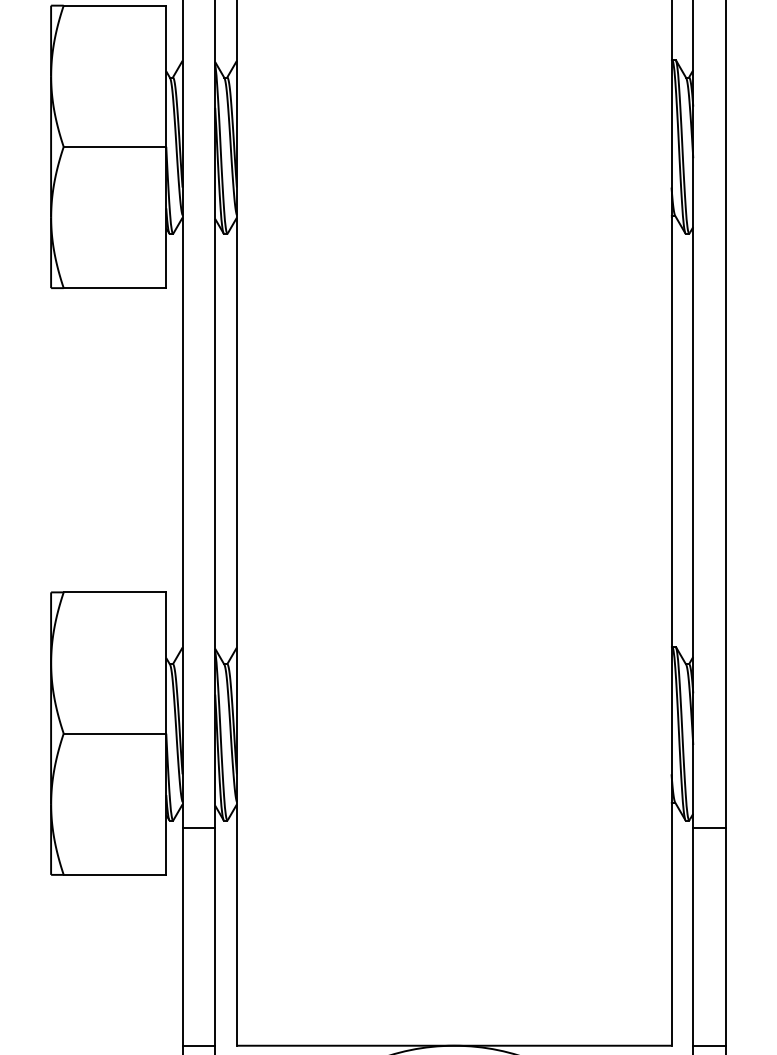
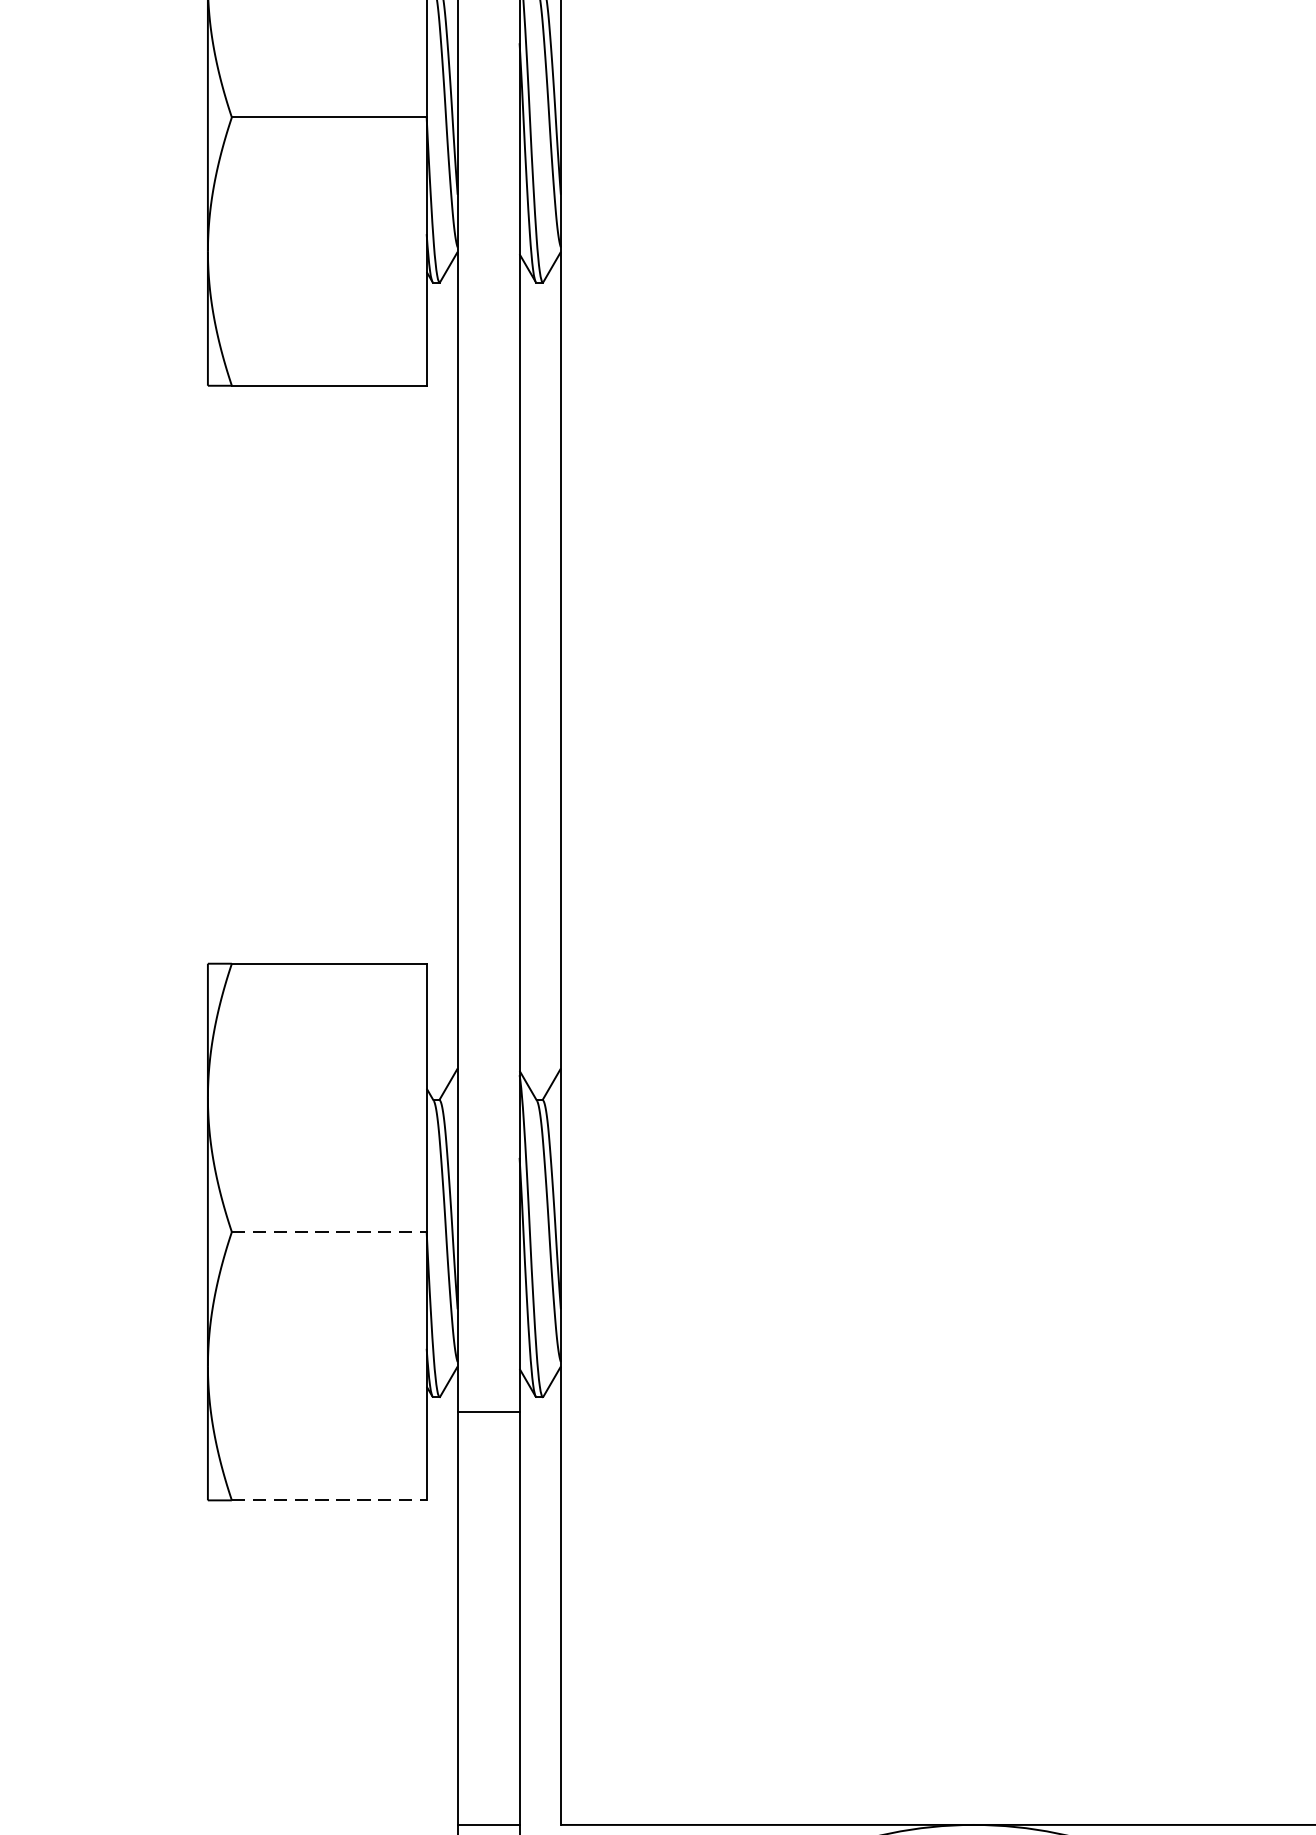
line: (115, 733) -> (330, 1231), solid -> dashed
line: (115, 874) -> (330, 1499), solid -> dashed

